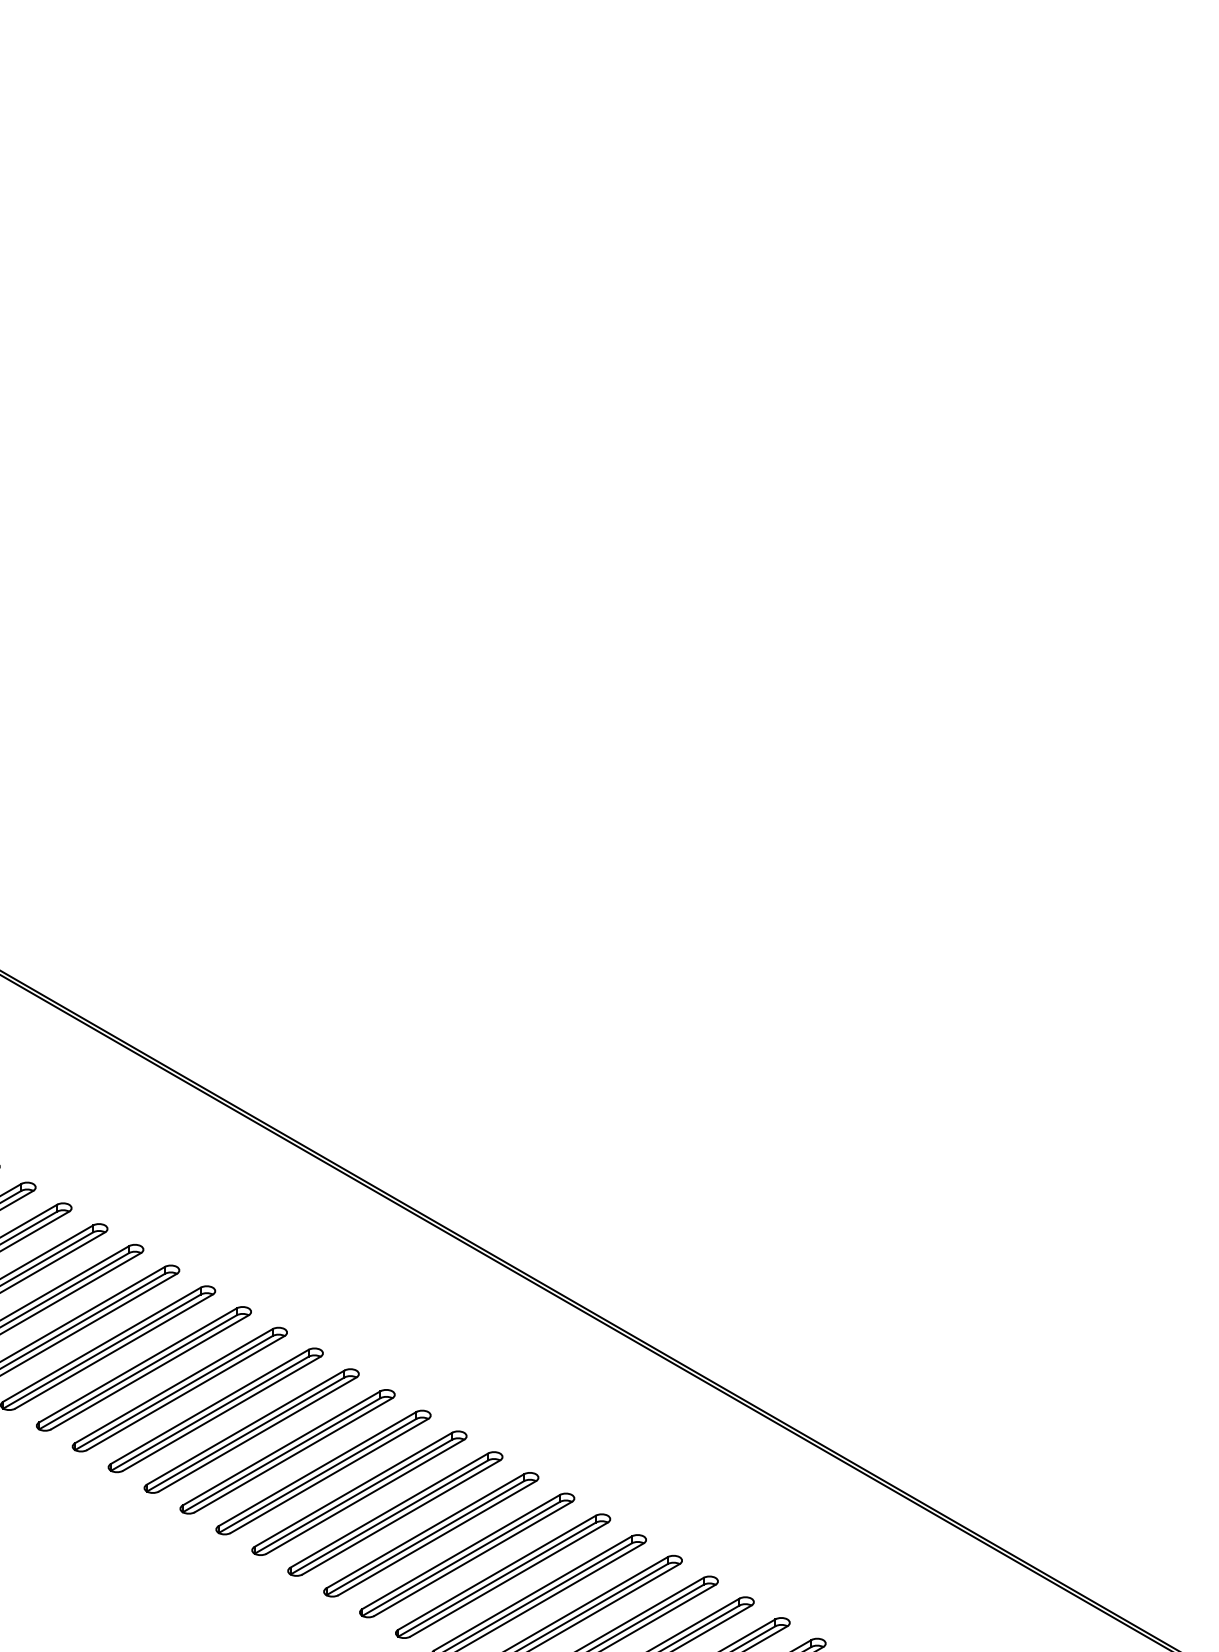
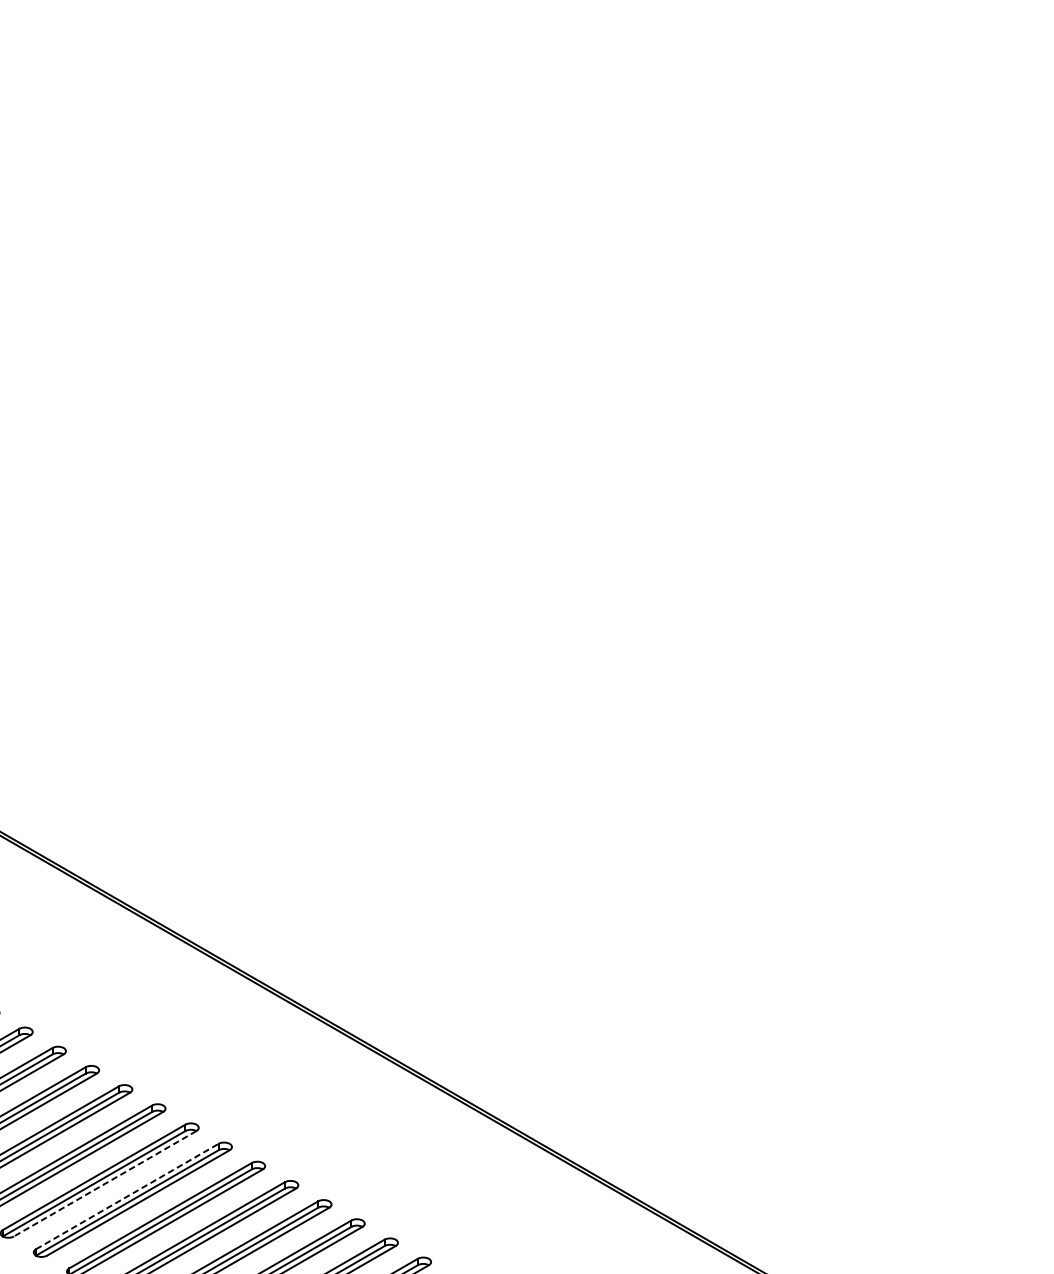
line: (221, 1414) -> (104, 1184), solid -> dashed
line: (246, 1427) -> (128, 1196), solid -> dashed

